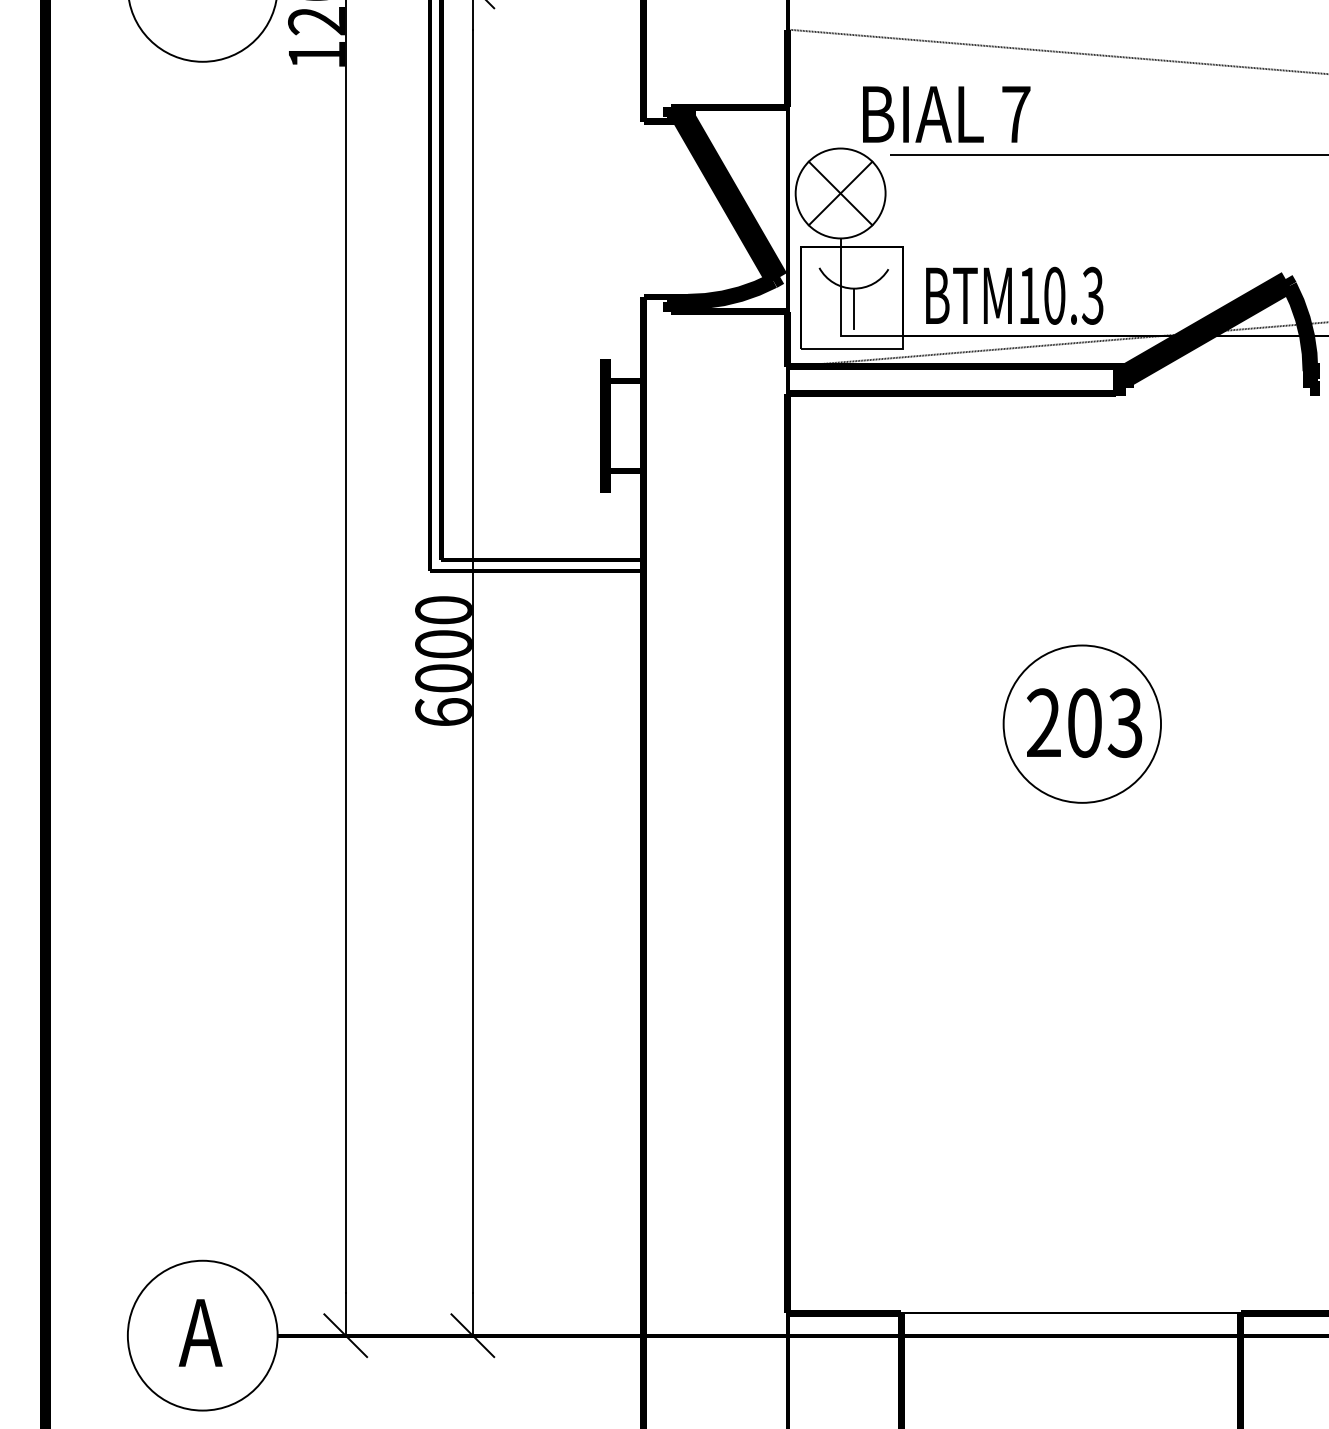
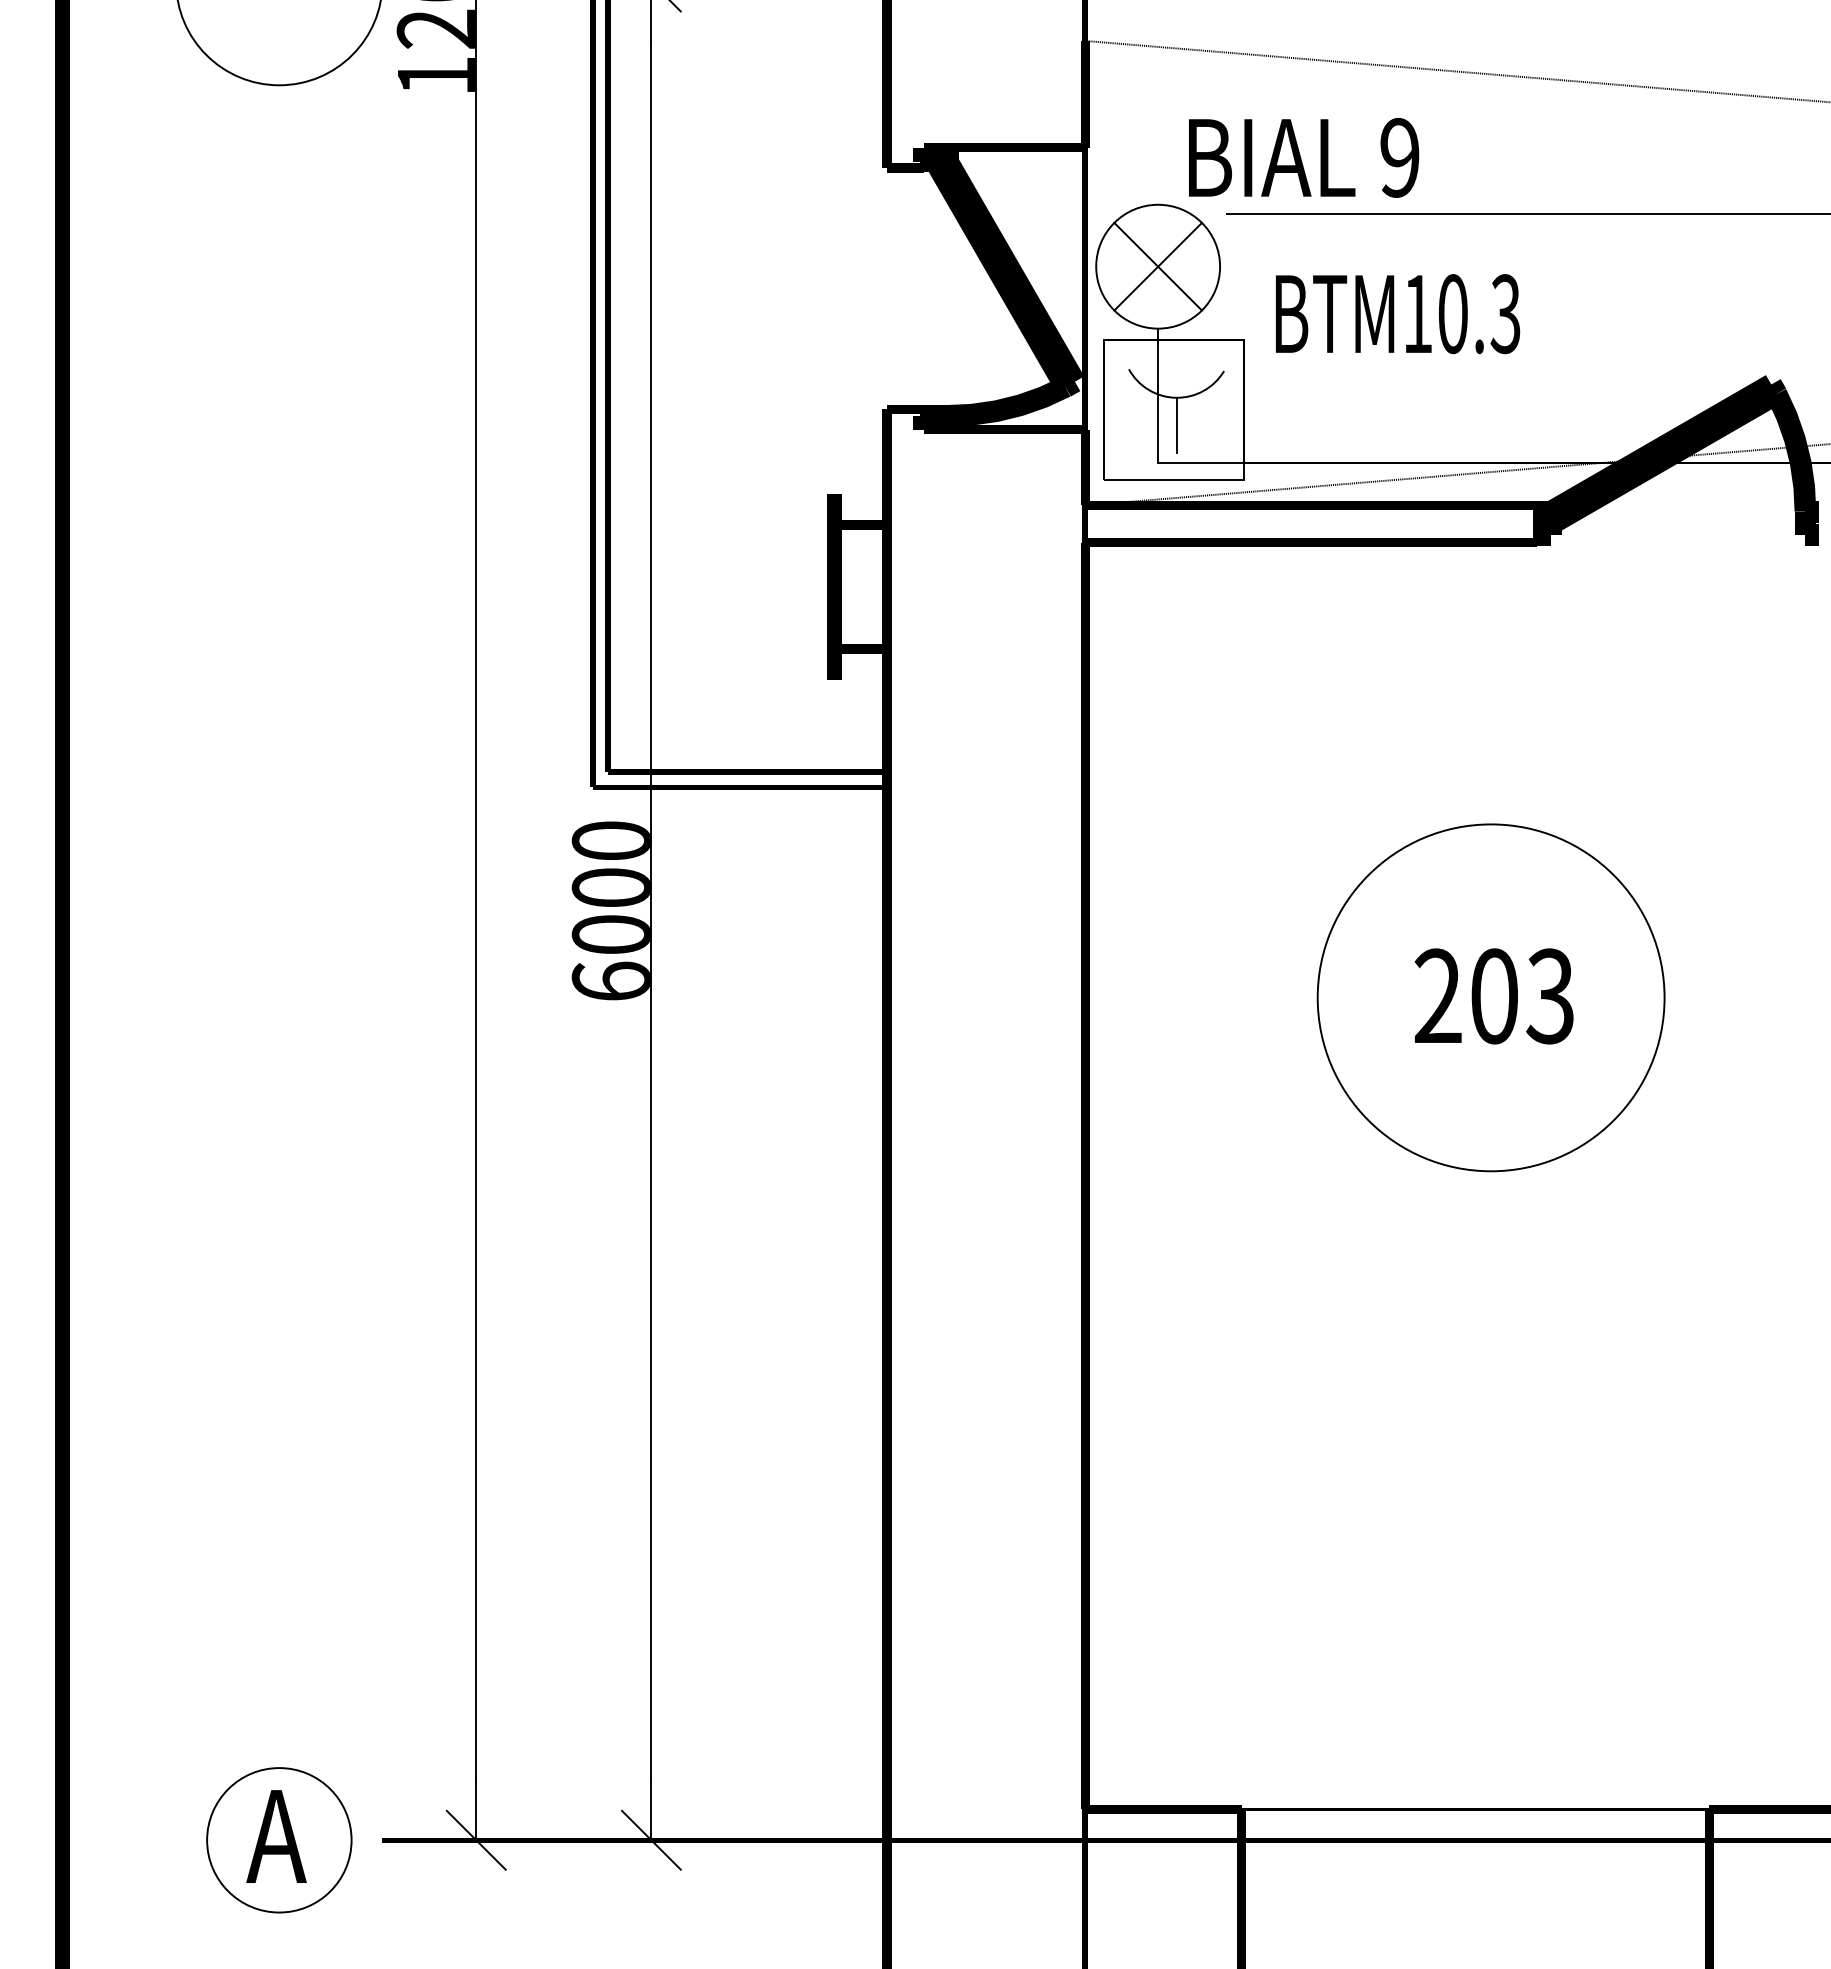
text: (1016, 114) -> (1400, 157), 7 -> 9
text: (1014, 295) -> (1397, 313), moved
circle: (1082, 723) -> (1491, 996), size x1.6
circle: (202, 1335) -> (279, 1840), size x0.7

